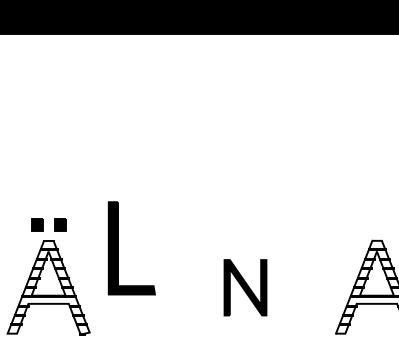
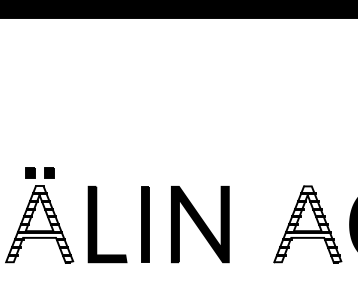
part: (119, 248) -> (97, 224), moved
part: (178, 287) -> (145, 224), added
part: (245, 287) -> (200, 224), size x1.67

